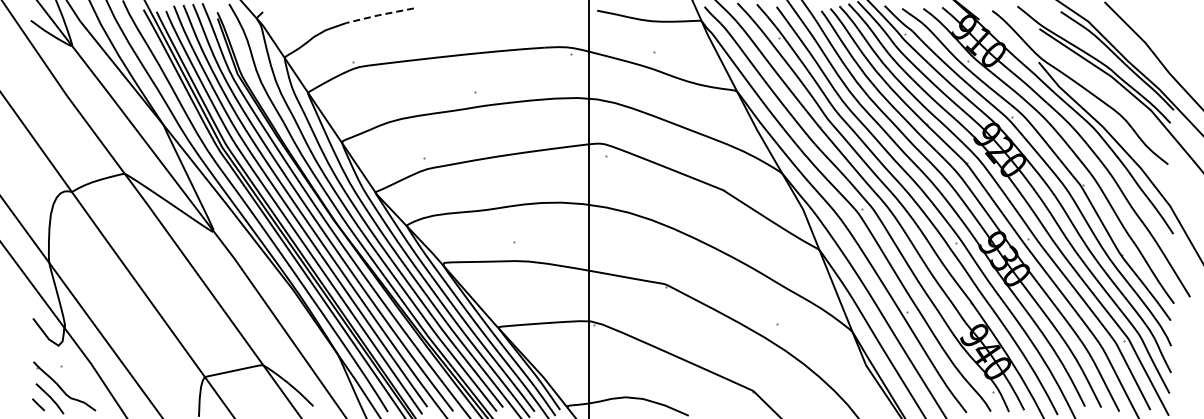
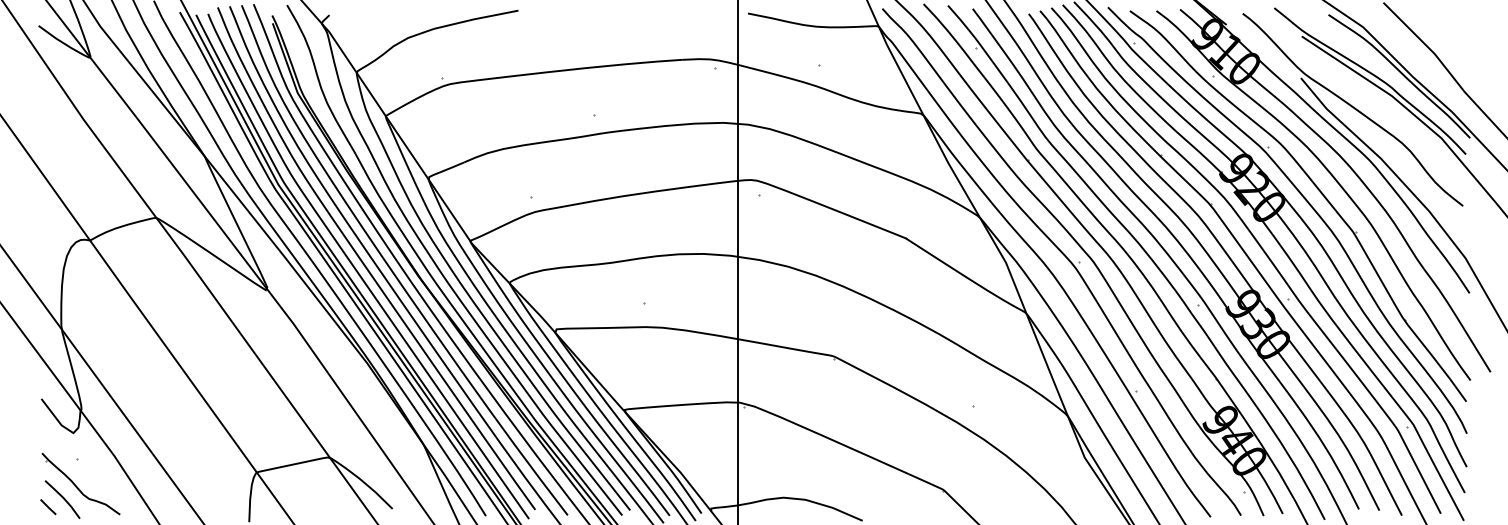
line: (379, 15) -> (475, 19), dashed -> solid

